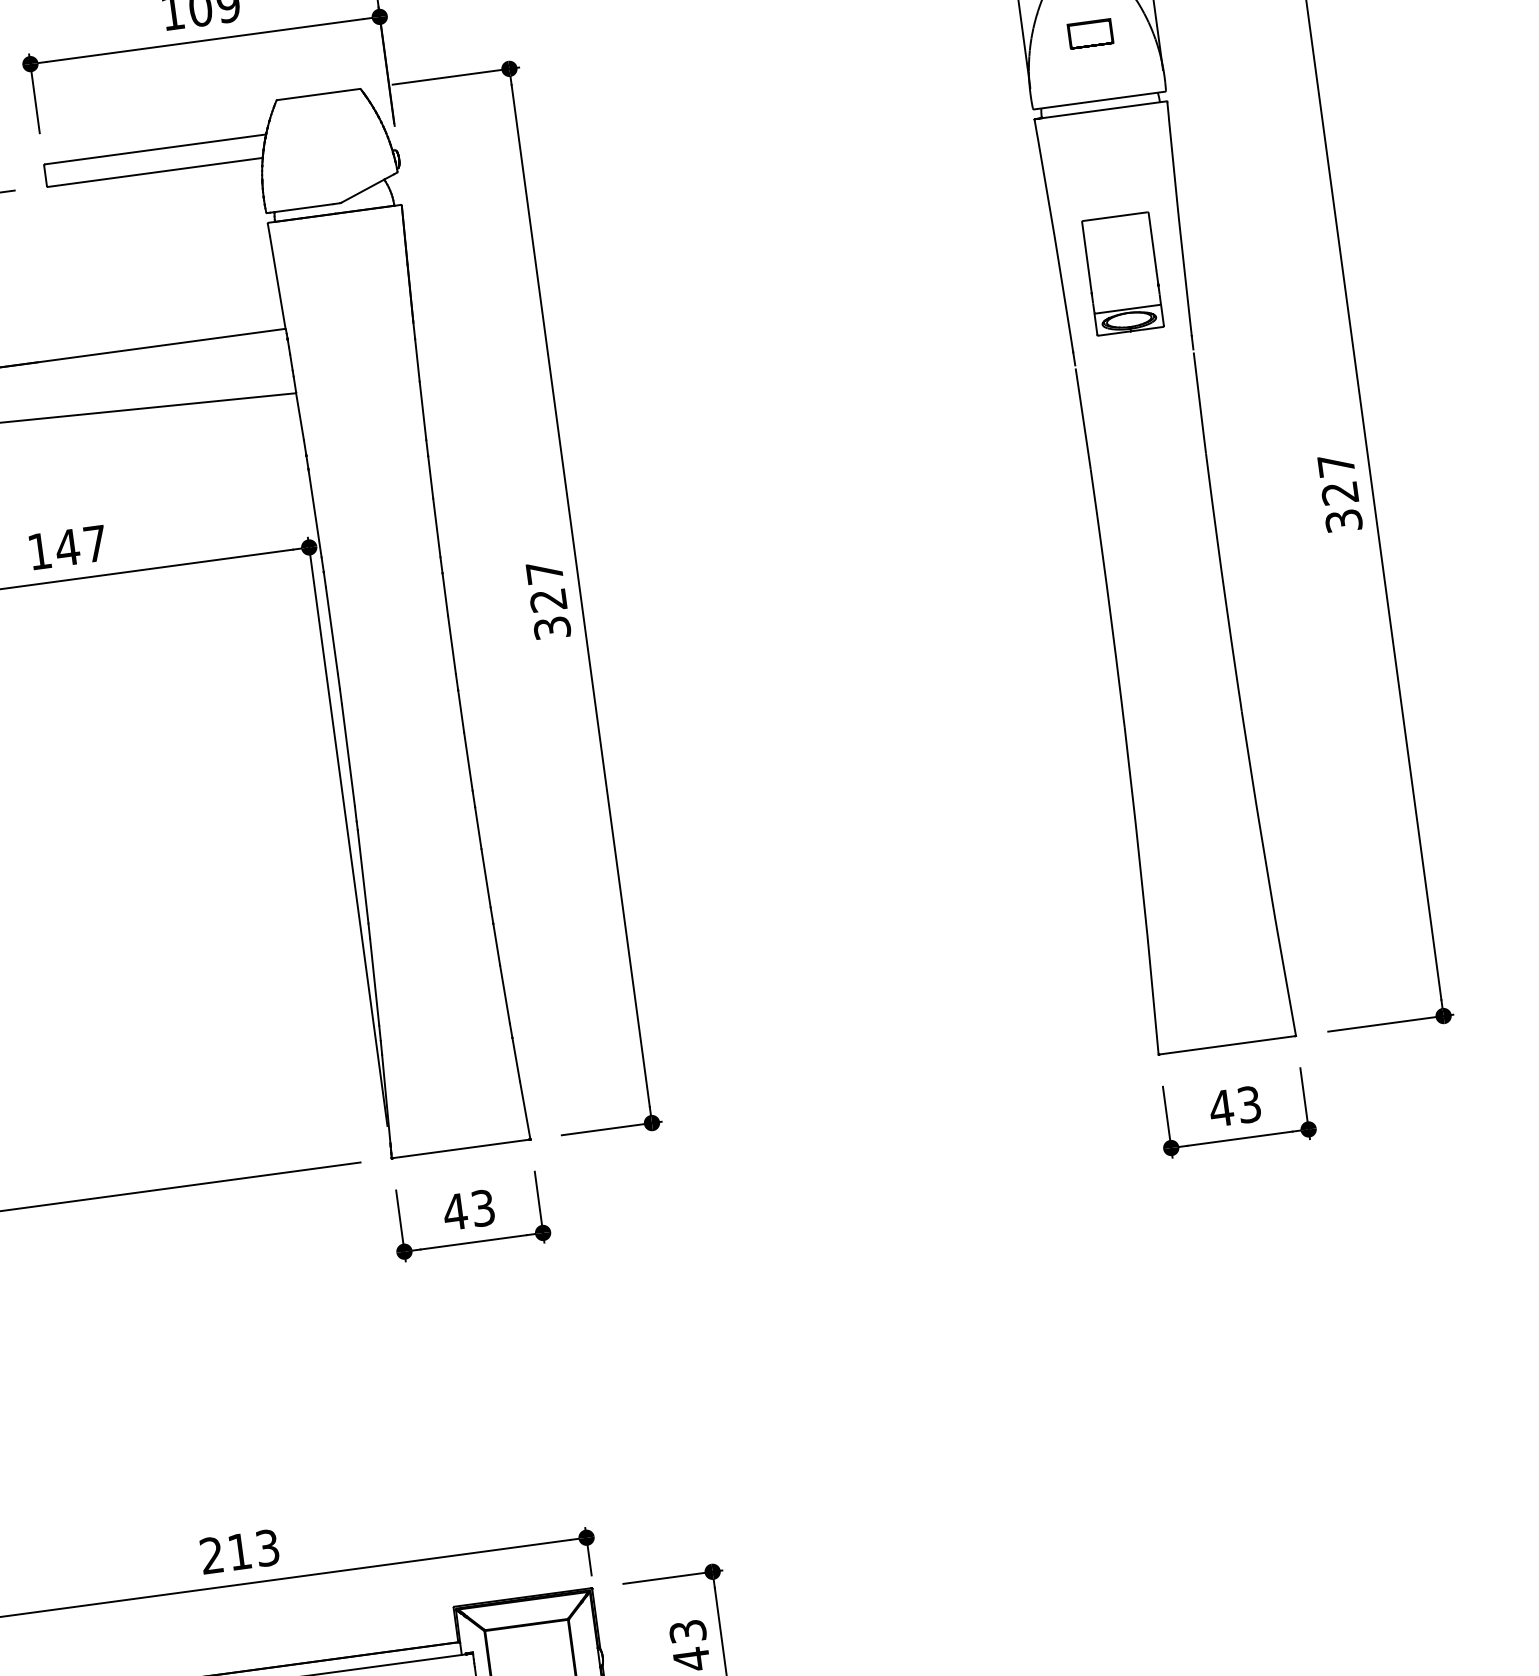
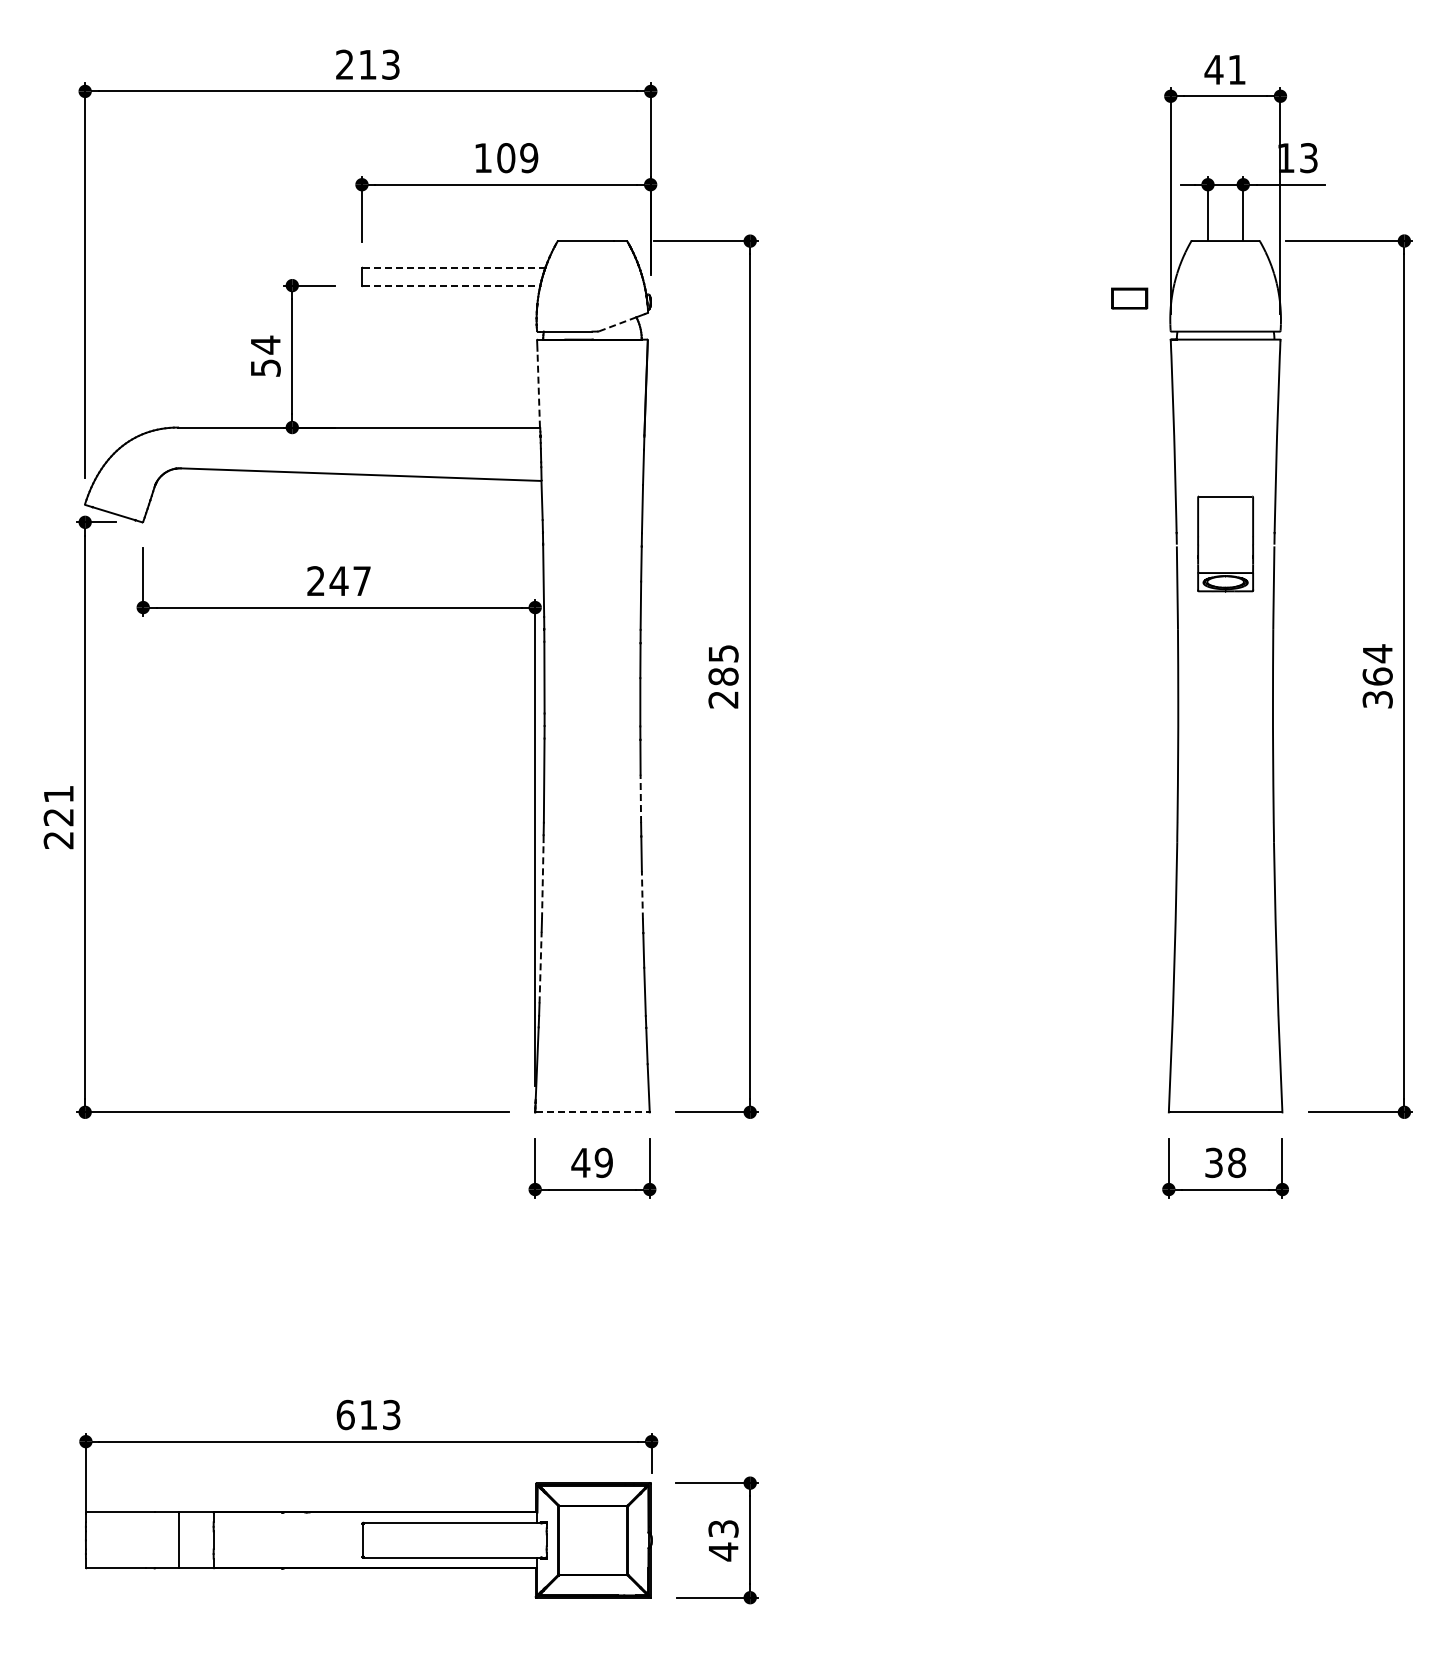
part: (1090, 33) -> (1129, 298), moved
line: (155, 149) -> (454, 267), solid -> dashed
line: (155, 172) -> (451, 286), solid -> dashed
line: (362, 191) -> (617, 324), solid -> dashed
part: (1122, 273) -> (1225, 543), moved
line: (277, 281) -> (538, 388), solid -> dashed
text: (1337, 478) -> (1377, 664), 327 -> 364
text: (38, 550) -> (315, 580), 147 -> 247
text: (548, 600) -> (723, 676), 327 -> 285
line: (467, 761) -> (640, 798), solid -> dashed
line: (362, 876) -> (542, 880), solid -> dashed
line: (486, 877) -> (642, 894), solid -> dashed
line: (374, 982) -> (540, 967), solid -> dashed
text: (1235, 1106) -> (1225, 1162), 43 -> 38
line: (461, 1149) -> (592, 1112), solid -> dashed
text: (482, 1207) -> (603, 1162), 43 -> 49
text: (211, 1554) -> (345, 1414), 213 -> 613

